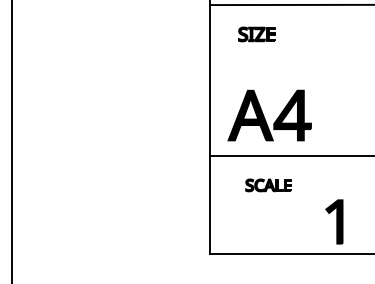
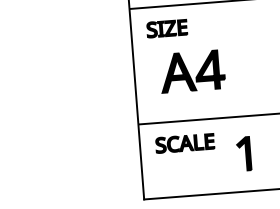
part: (256, 34) -> (166, 28), size x1.43
part: (269, 115) -> (192, 71), moved
part: (268, 185) -> (184, 143), size x1.67
part: (334, 221) -> (244, 153), moved

